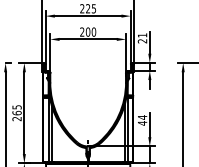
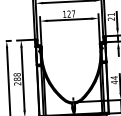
text: (88, 31) -> (69, 13), 200 -> 127
text: (16, 110) -> (16, 77), 265 -> 288

